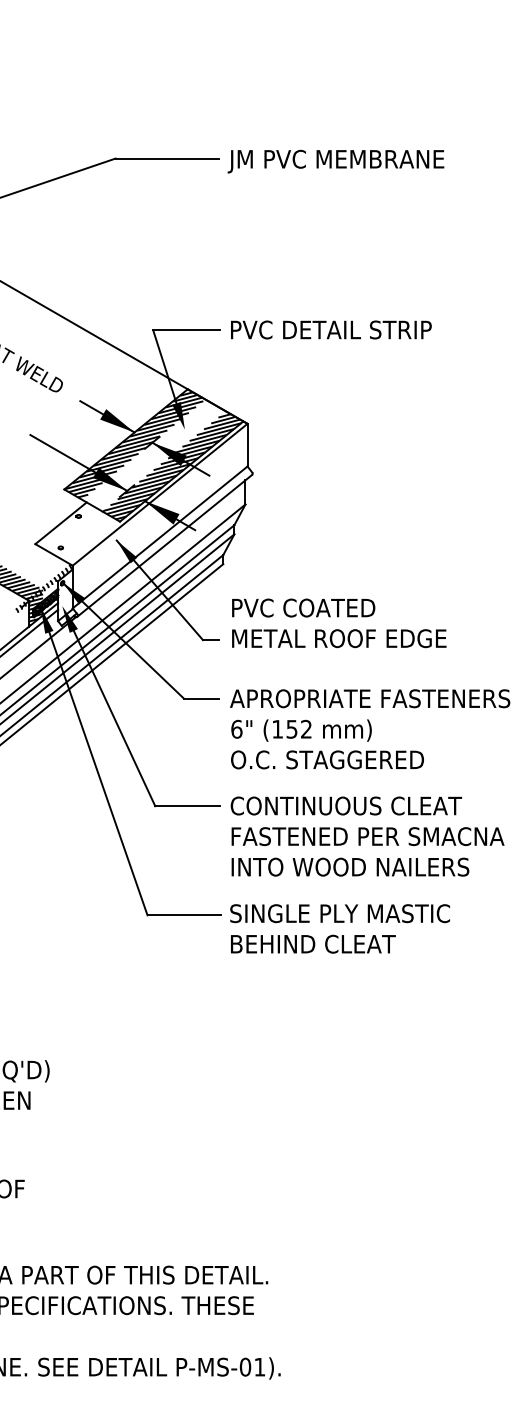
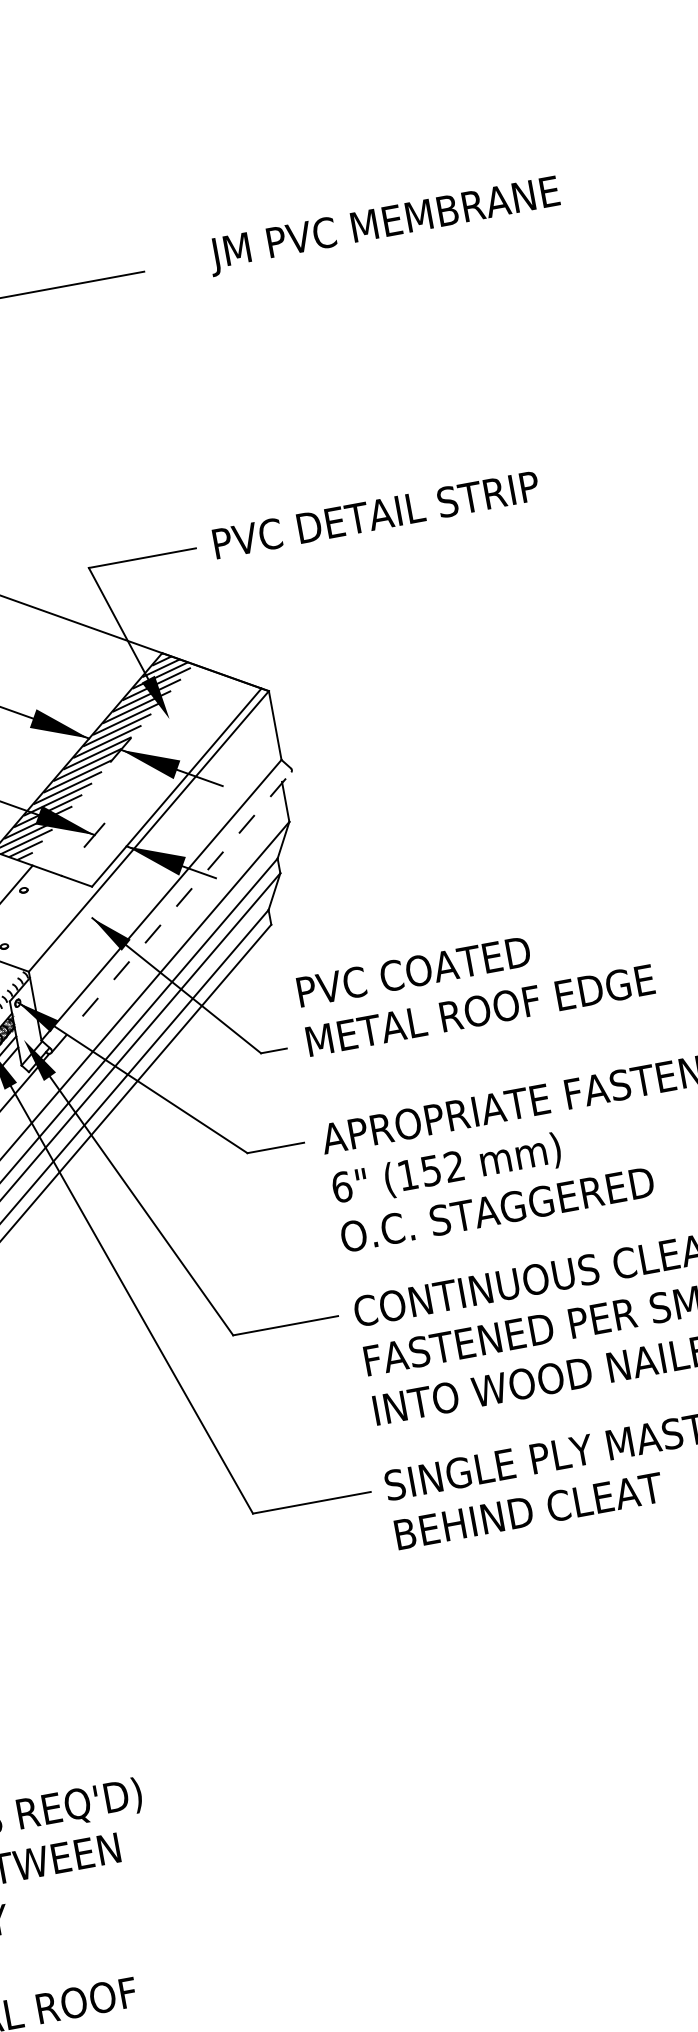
text: (335, 161) -> (383, 225), moved
hatch: (172, 465) -> (160, 780), removed
line: (164, 545) -> (170, 912), solid -> dashed

